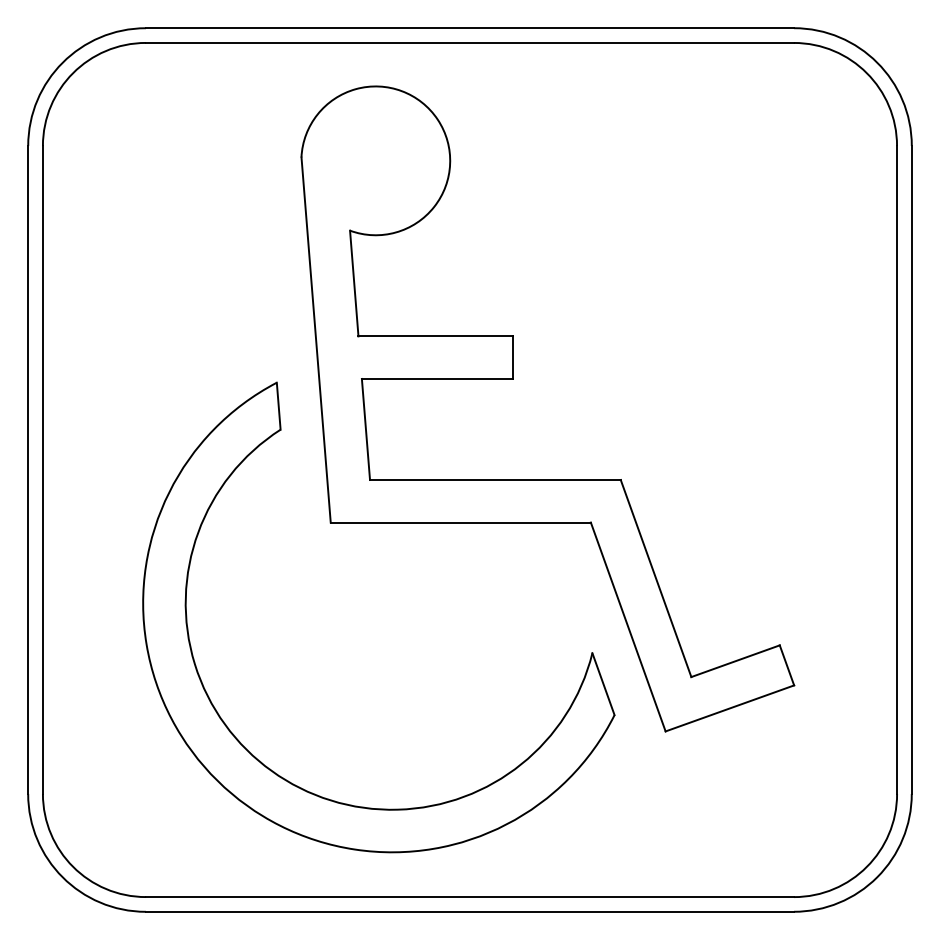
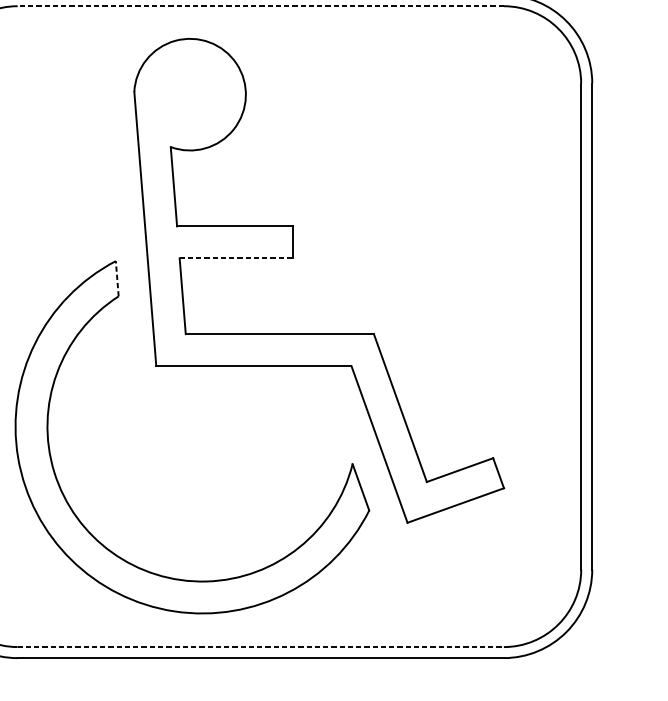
line: (469, 42) -> (260, 5), solid -> dashed
line: (437, 378) -> (236, 257), solid -> dashed
line: (278, 406) -> (117, 278), solid -> dashed
line: (469, 897) -> (260, 647), solid -> dashed

